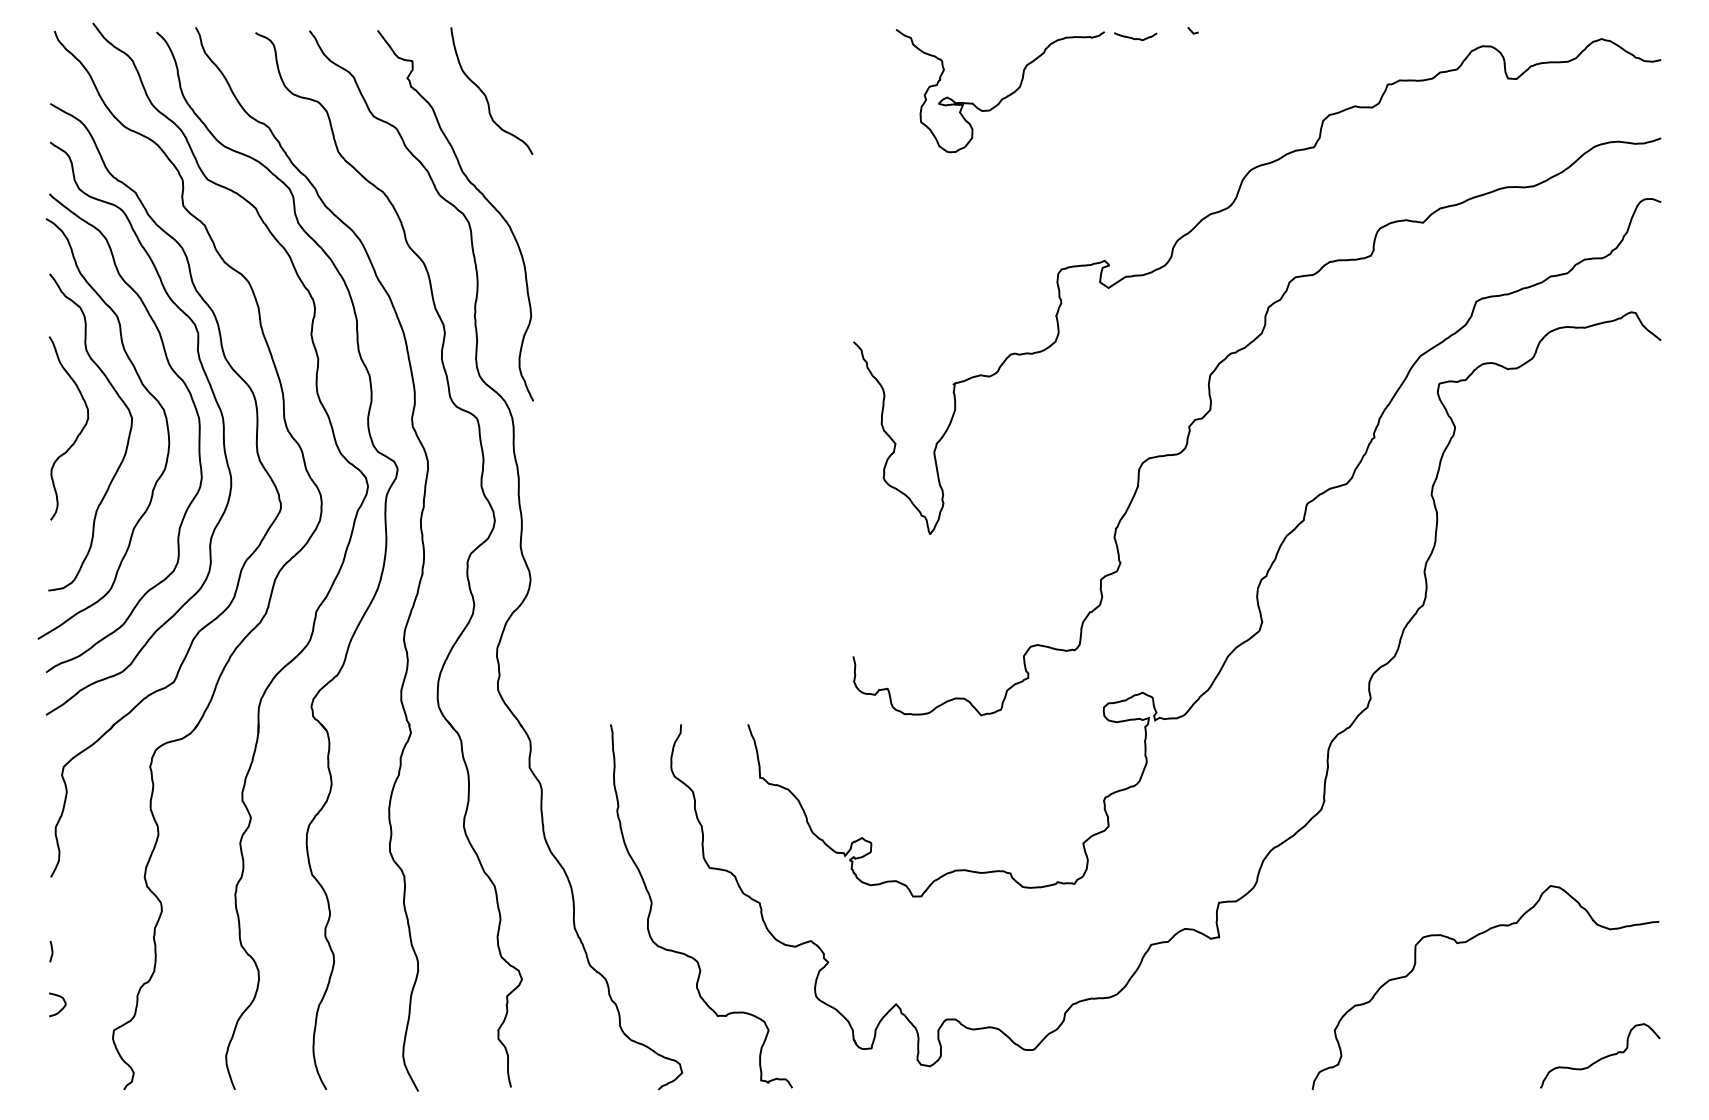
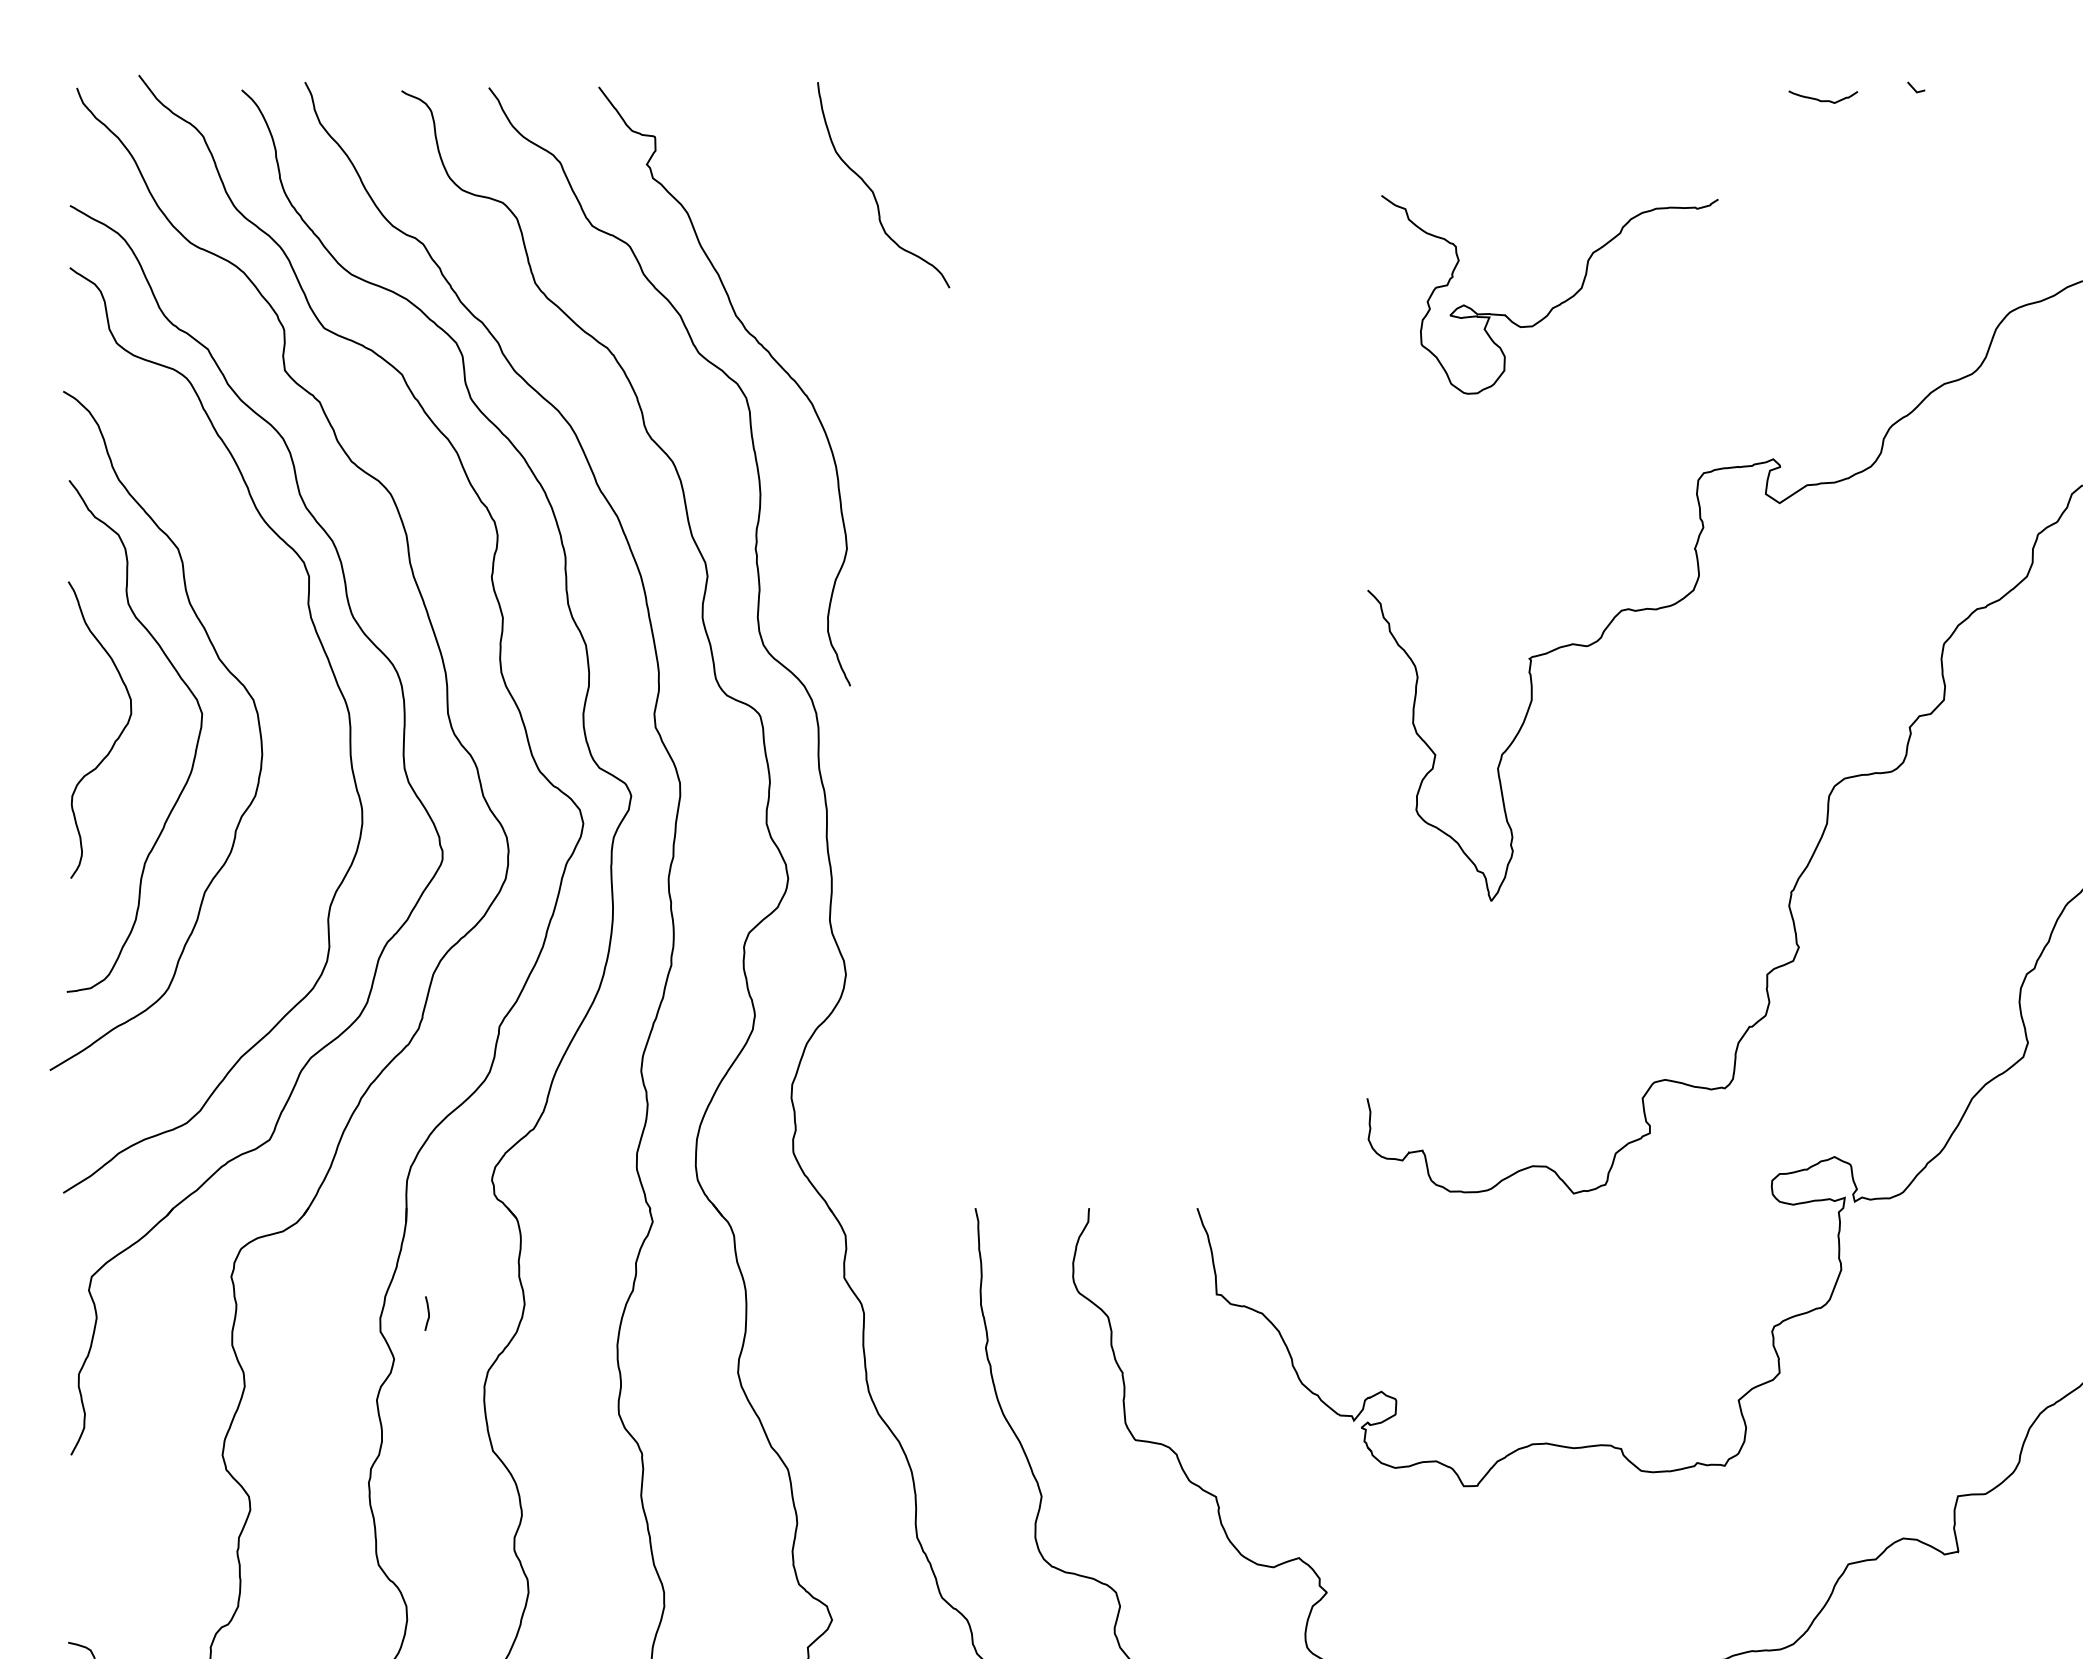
curve: (486, 95) -> (874, 192), moved
curve: (1003, 97) -> (1554, 305), moved
curve: (198, 432) -> (309, 736), removed
curve: (51, 951) -> (427, 1313), moved

